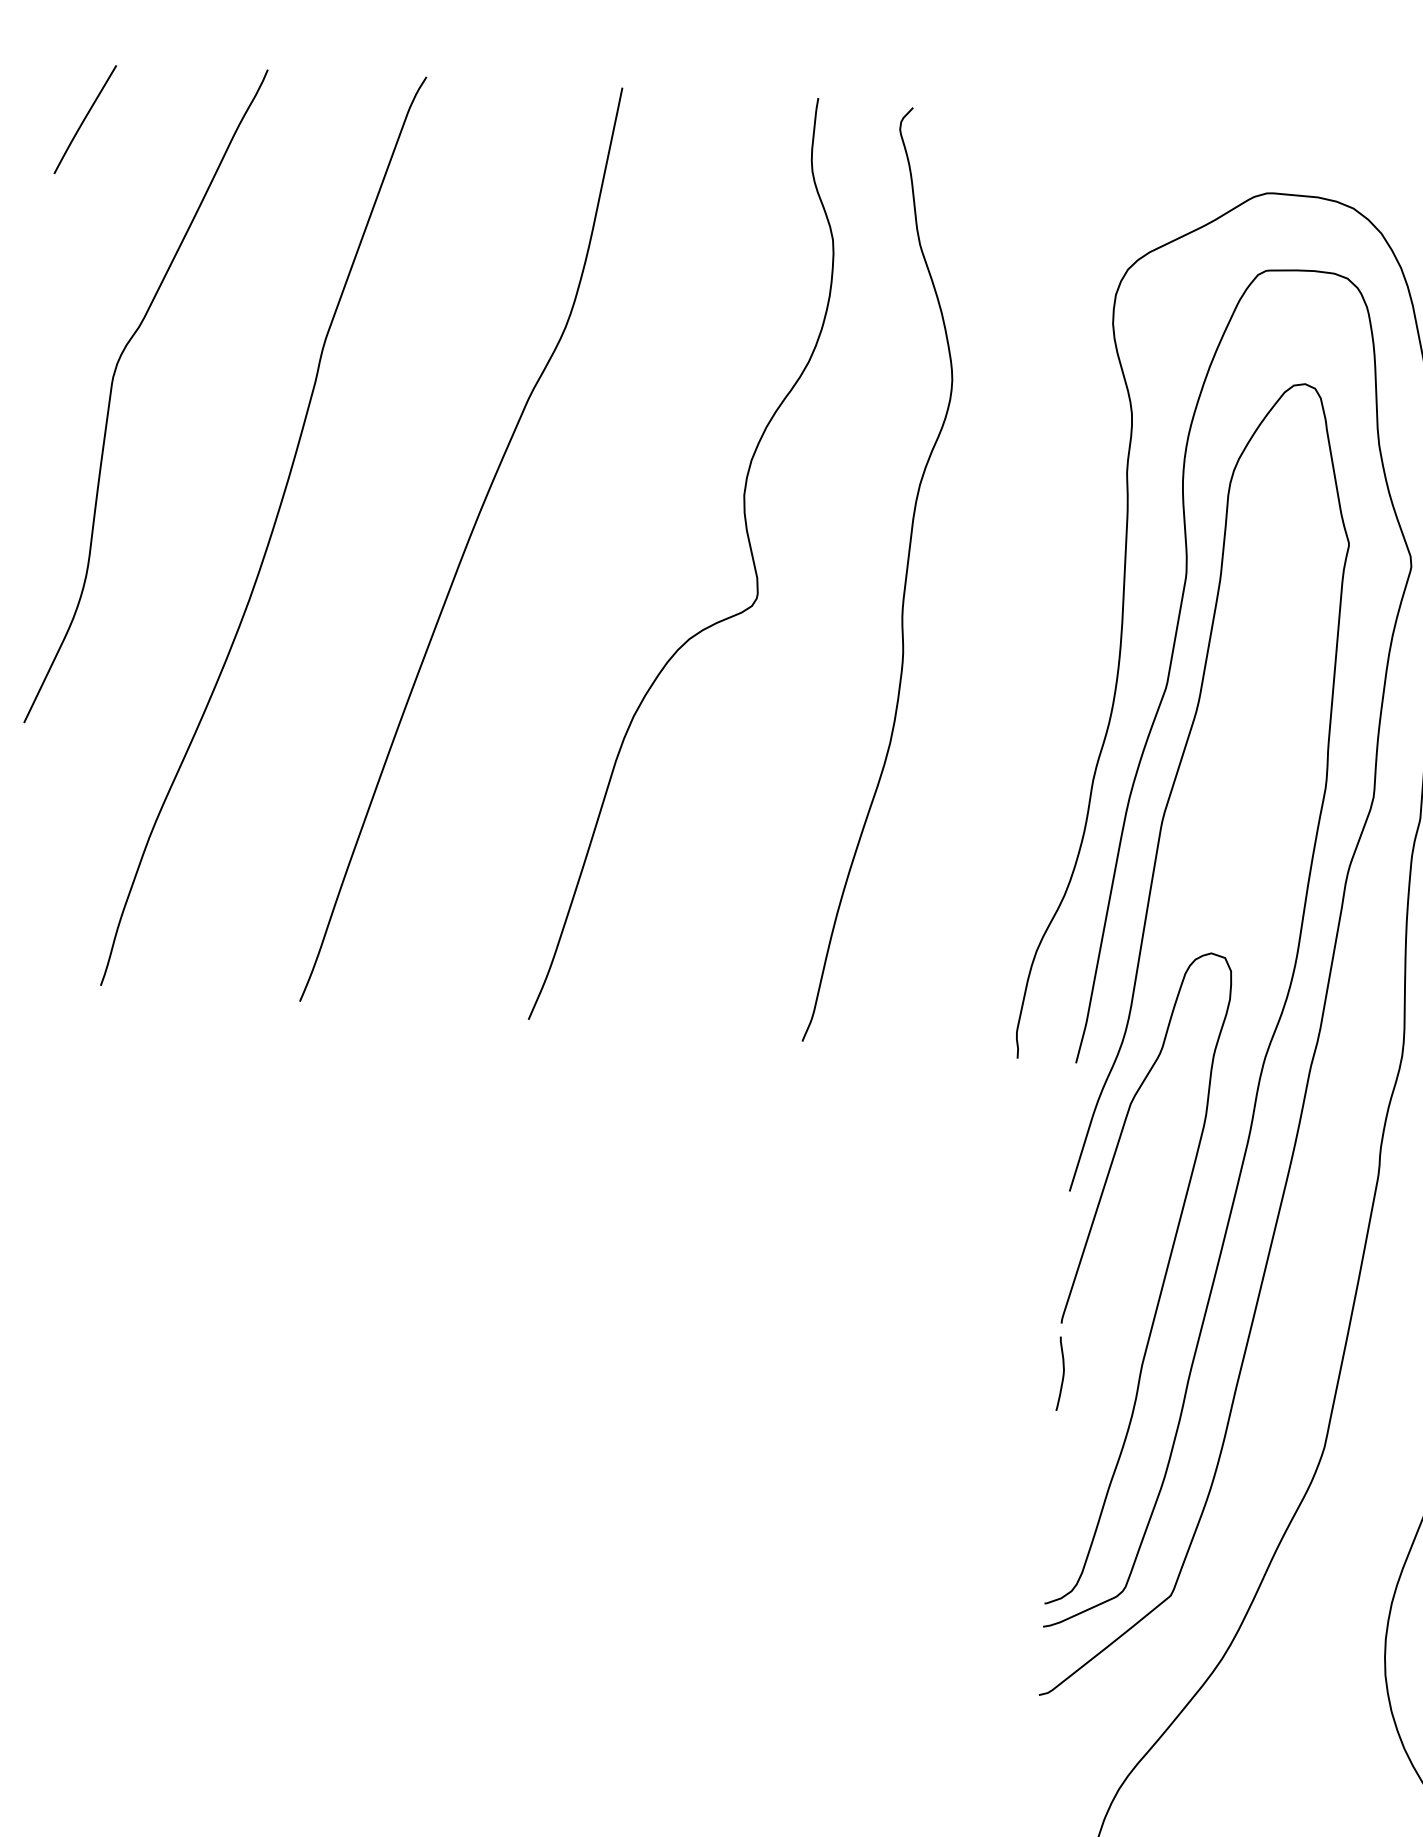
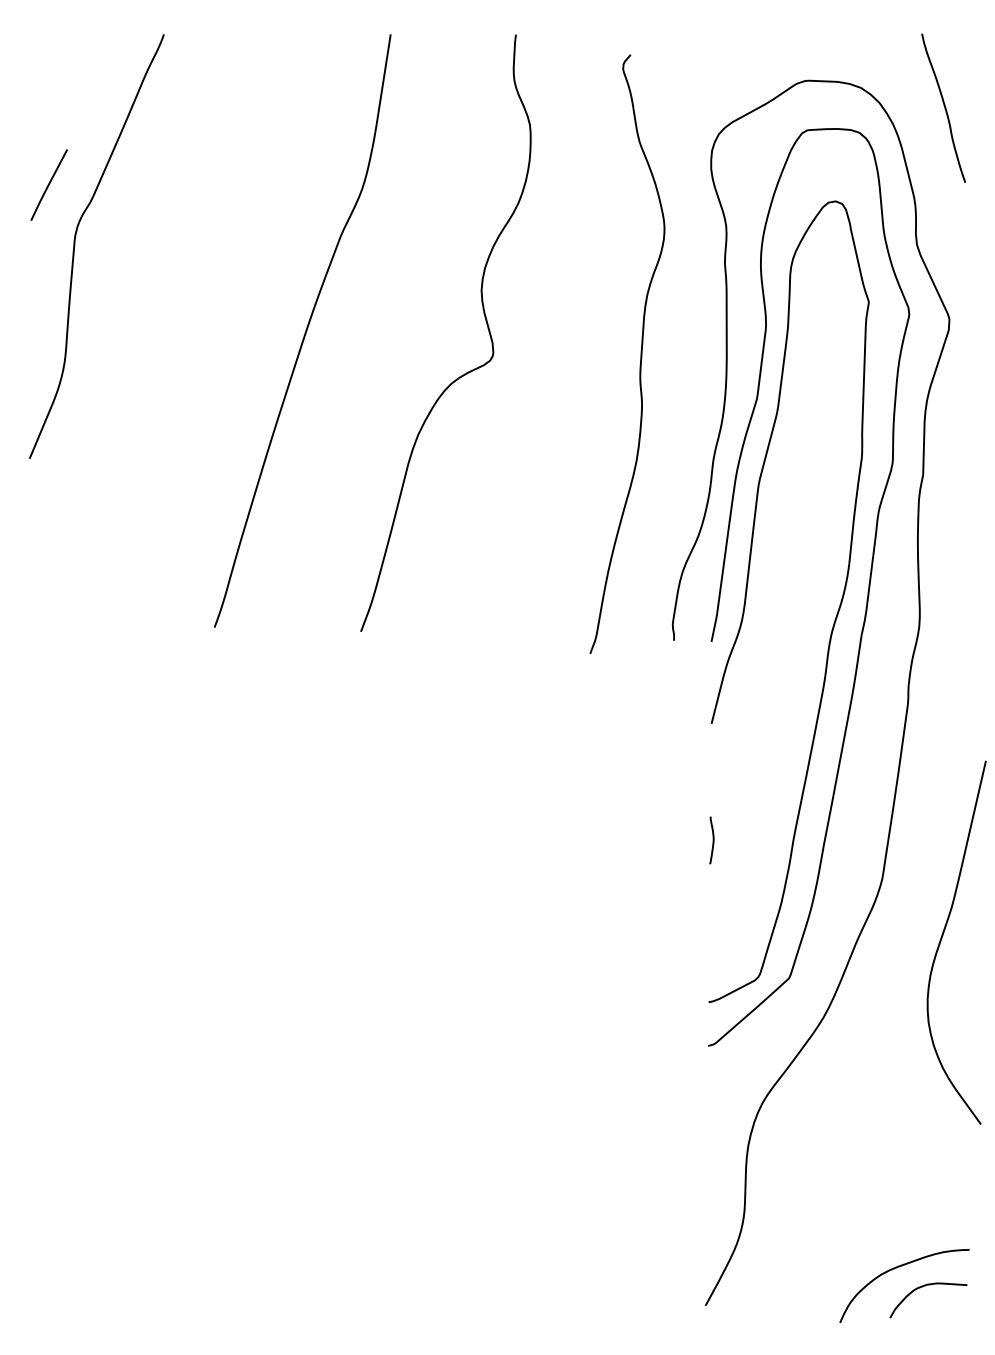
line: (84, 118) -> (48, 184), moved
curve: (270, 532) -> (180, 329), removed
curve: (904, 575) -> (640, 353), moved
curve: (1160, 1288) -> (772, 782), removed

